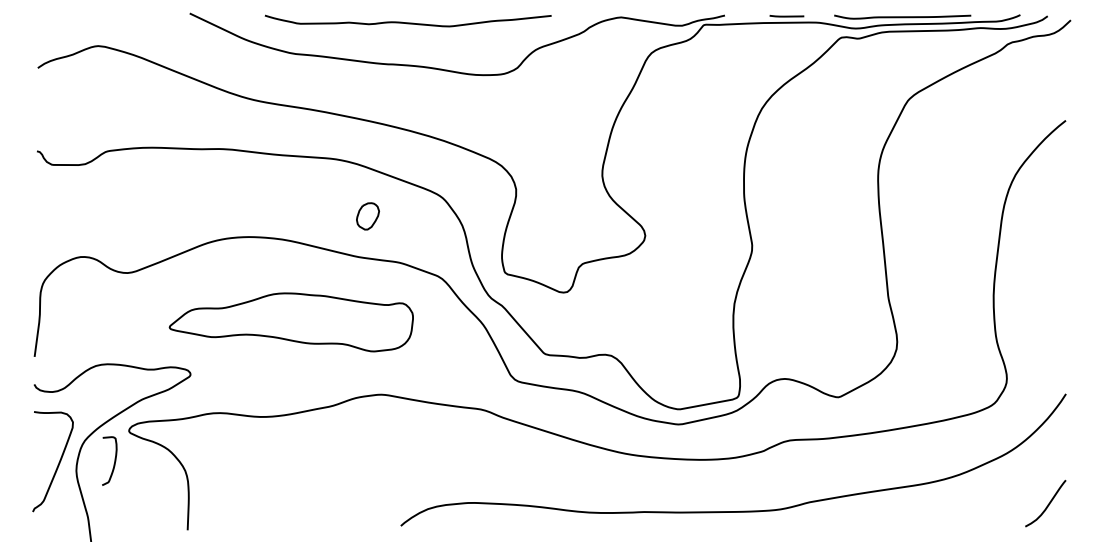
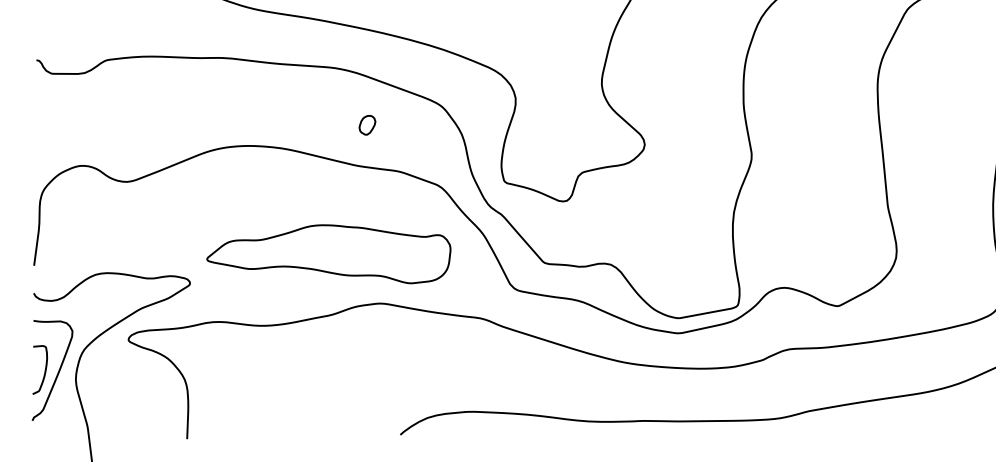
part: (367, 216) -> (366, 125), size x0.71
part: (290, 322) -> (327, 254), moved
curve: (114, 460) -> (44, 369), moved

